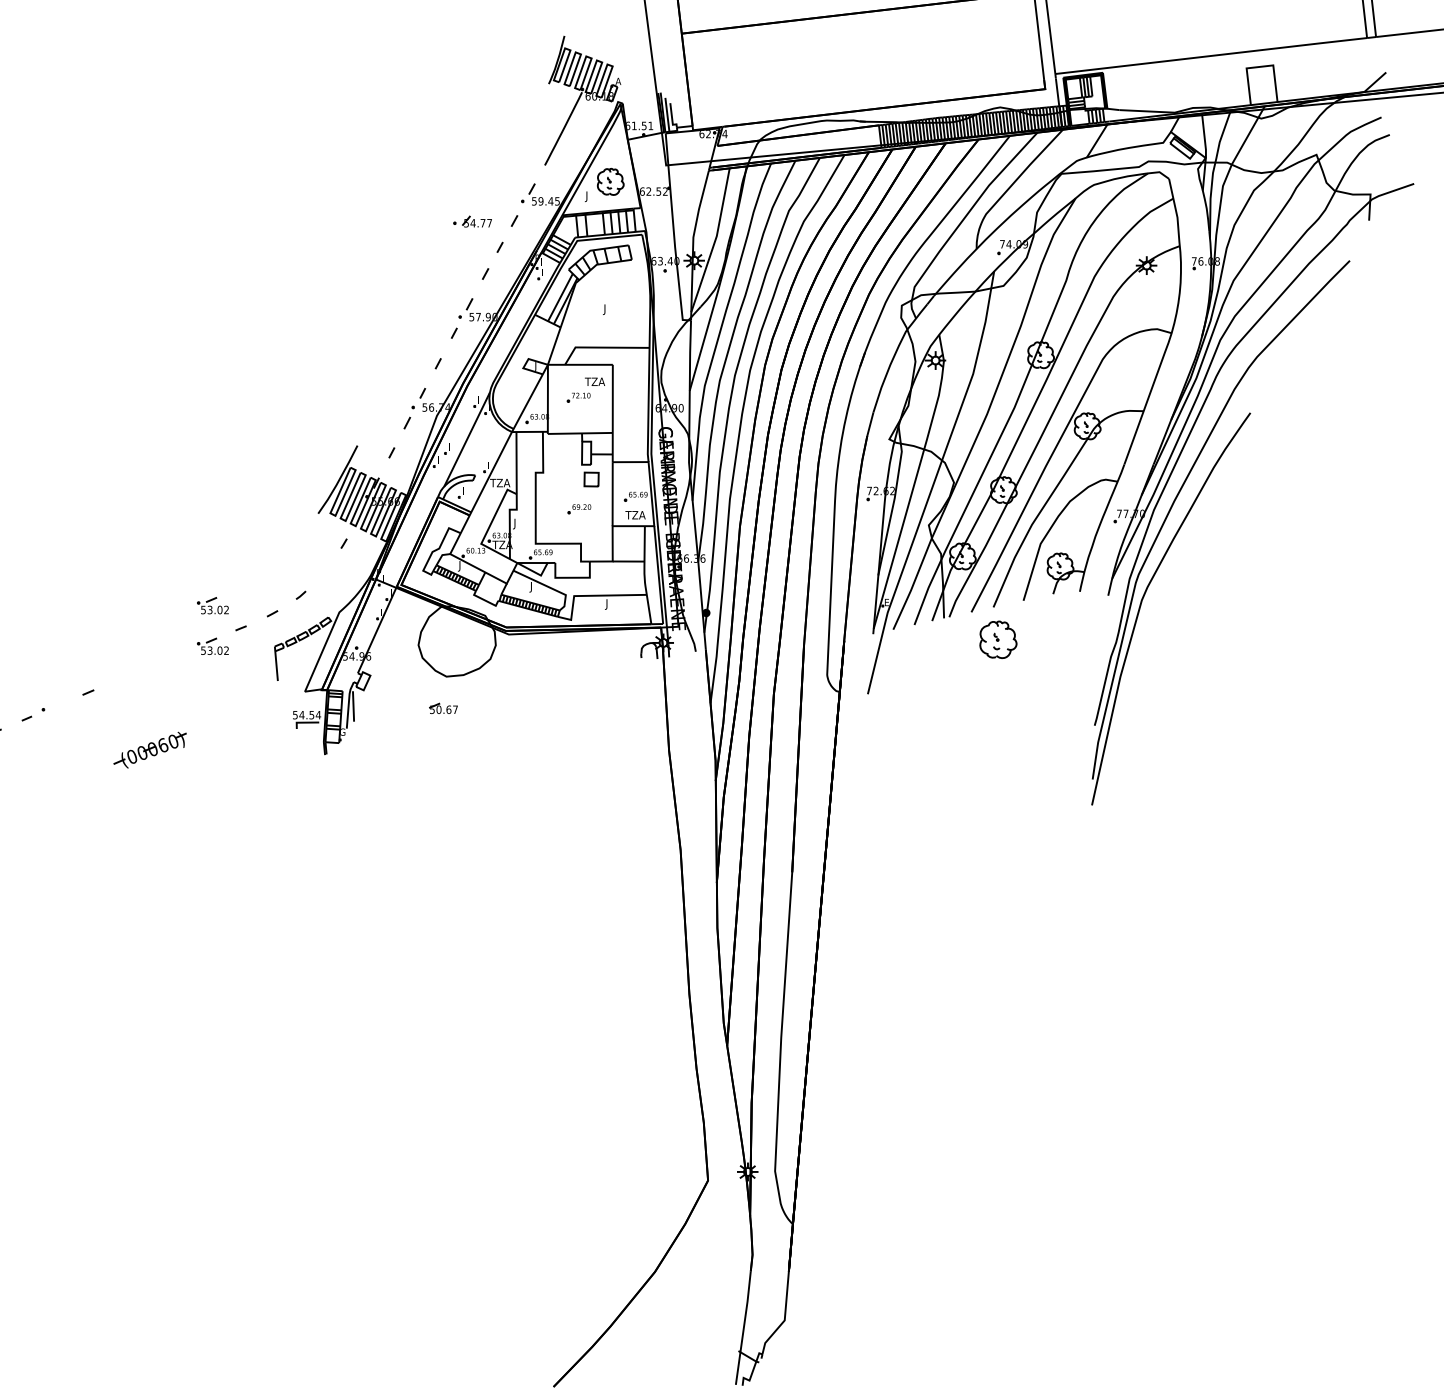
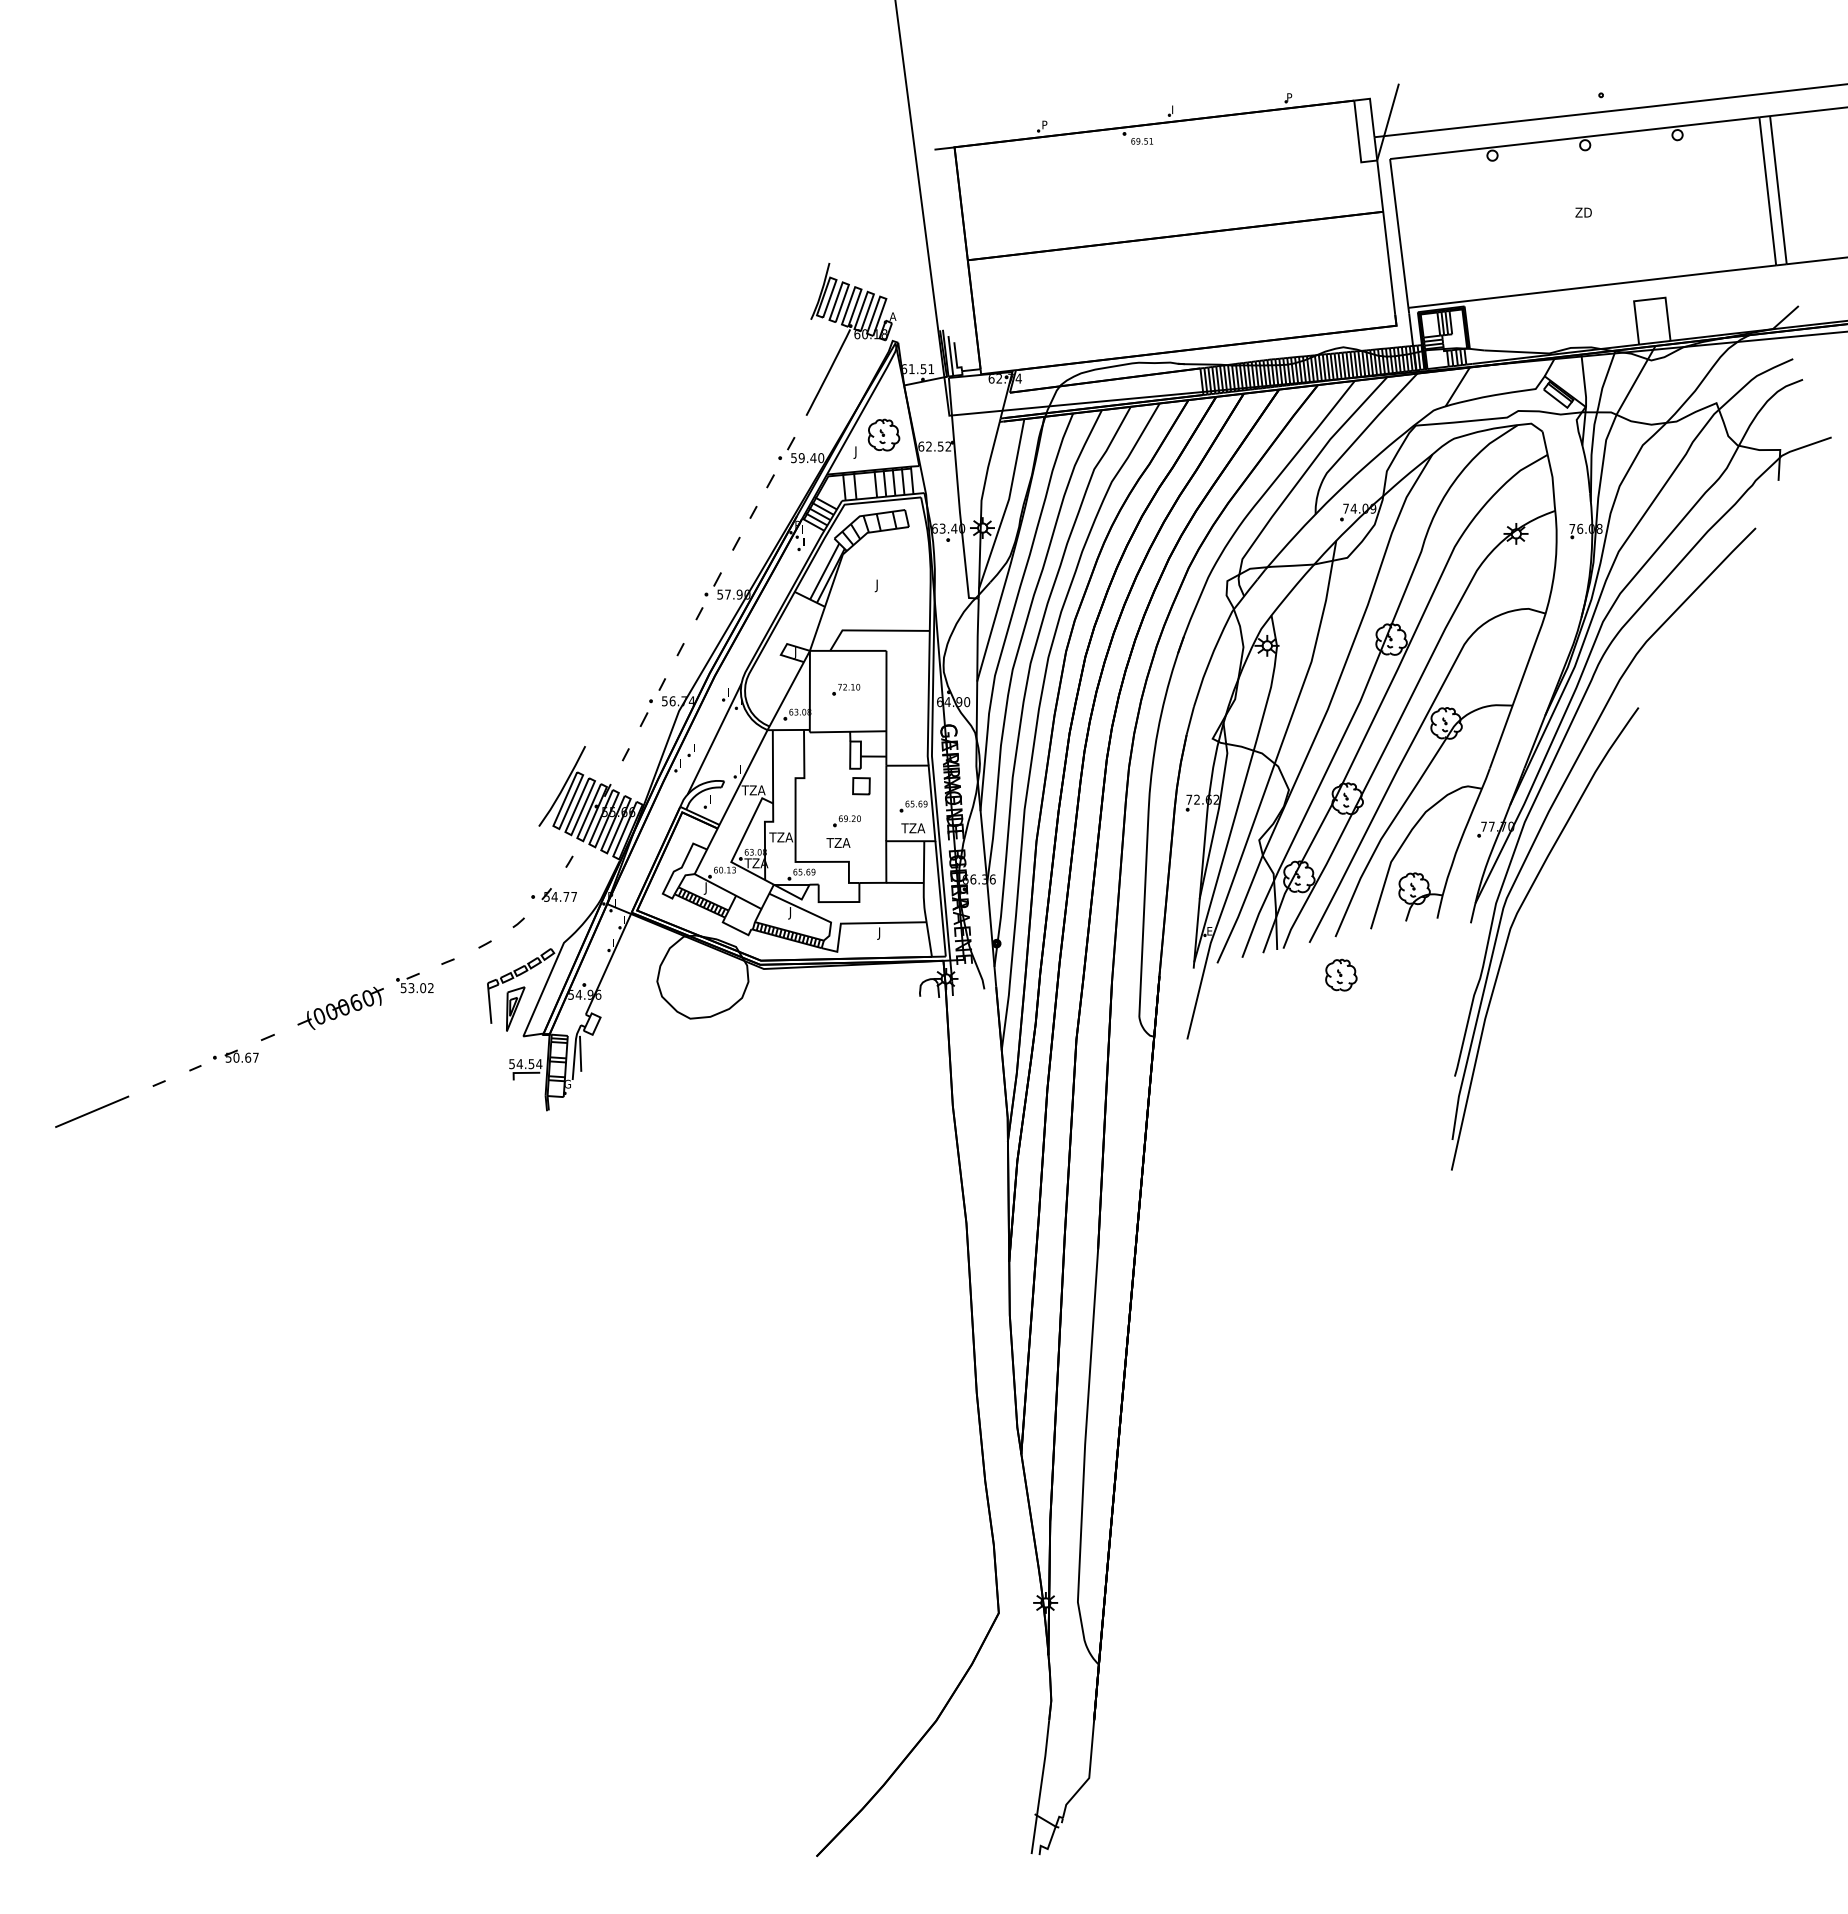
text: (557, 201) -> (821, 458), 59.45 -> 59.40
part: (472, 221) -> (553, 894), moved
text: (595, 381) -> (838, 842), moved
text: (522, 523) -> (780, 838), J -> TZA
part: (212, 606) -> (414, 935), removed
part: (998, 639) -> (1341, 974), size x0.71
part: (298, 668) -> (515, 1008), added
part: (443, 707) -> (241, 1055), moved
part: (149, 749) -> (340, 1007), moved

